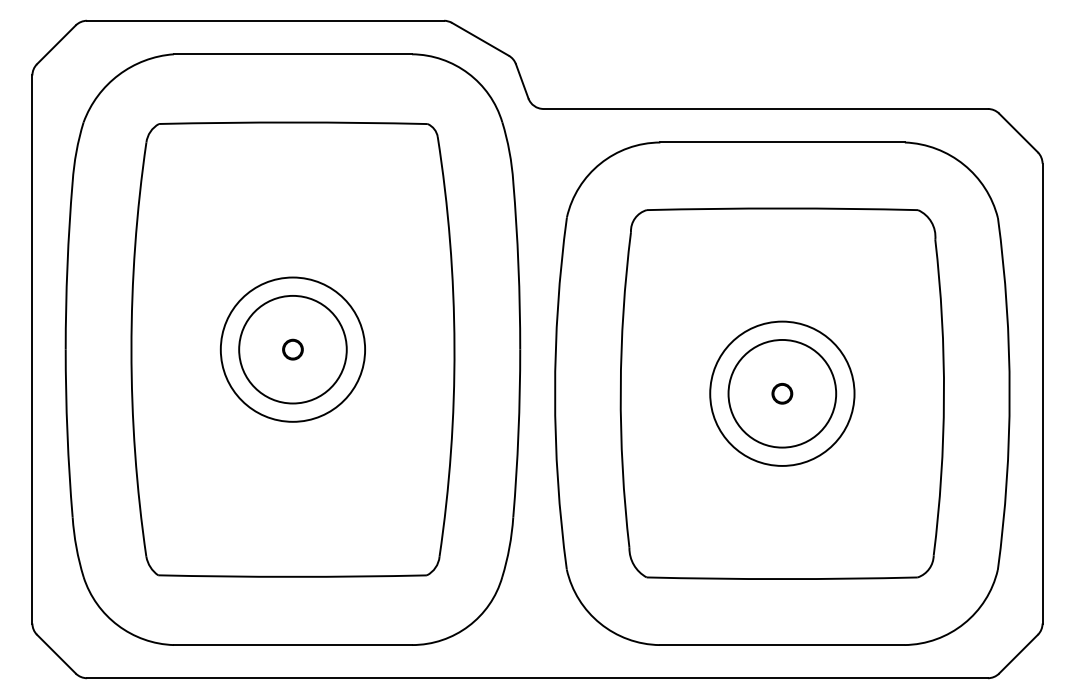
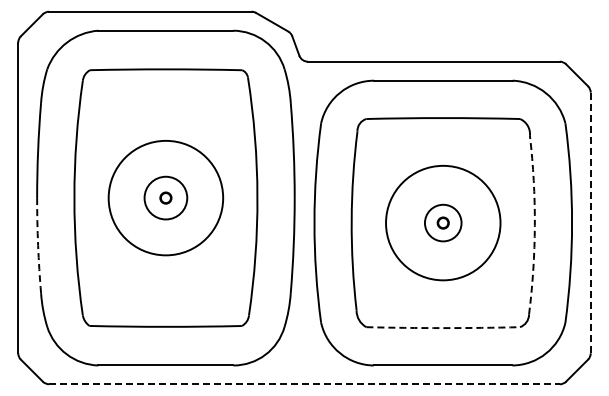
circle: (292, 348) -> (165, 197), size x0.7
circle: (292, 350) -> (165, 198), size x1.4
circle: (781, 392) -> (442, 222), size x0.6
circle: (782, 392) -> (443, 222), size x1.4
line: (1042, 392) -> (590, 222), solid -> dashed
arc: (943, 398) -> (534, 225), solid -> dashed
arc: (68, 433) -> (38, 245), solid -> dashed
arc: (782, 579) -> (443, 328), solid -> dashed
line: (537, 678) -> (304, 384), solid -> dashed

